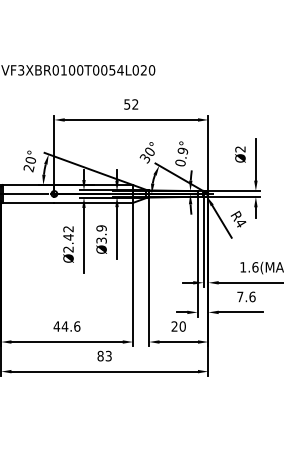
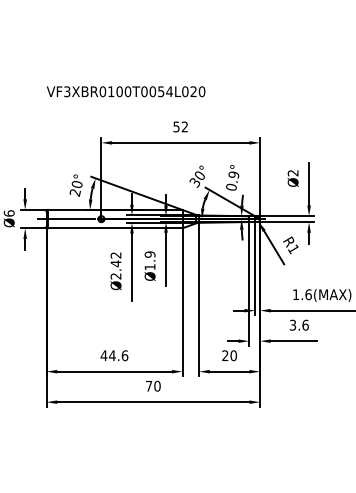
text: (240, 223) -> (293, 249), R4 -> R1
text: (101, 240) -> (149, 267), Ø3.9 -> Ø1.9
text: (239, 296) -> (292, 324), 7.6 -> 3.6
text: (103, 355) -> (152, 385), 83 -> 70

